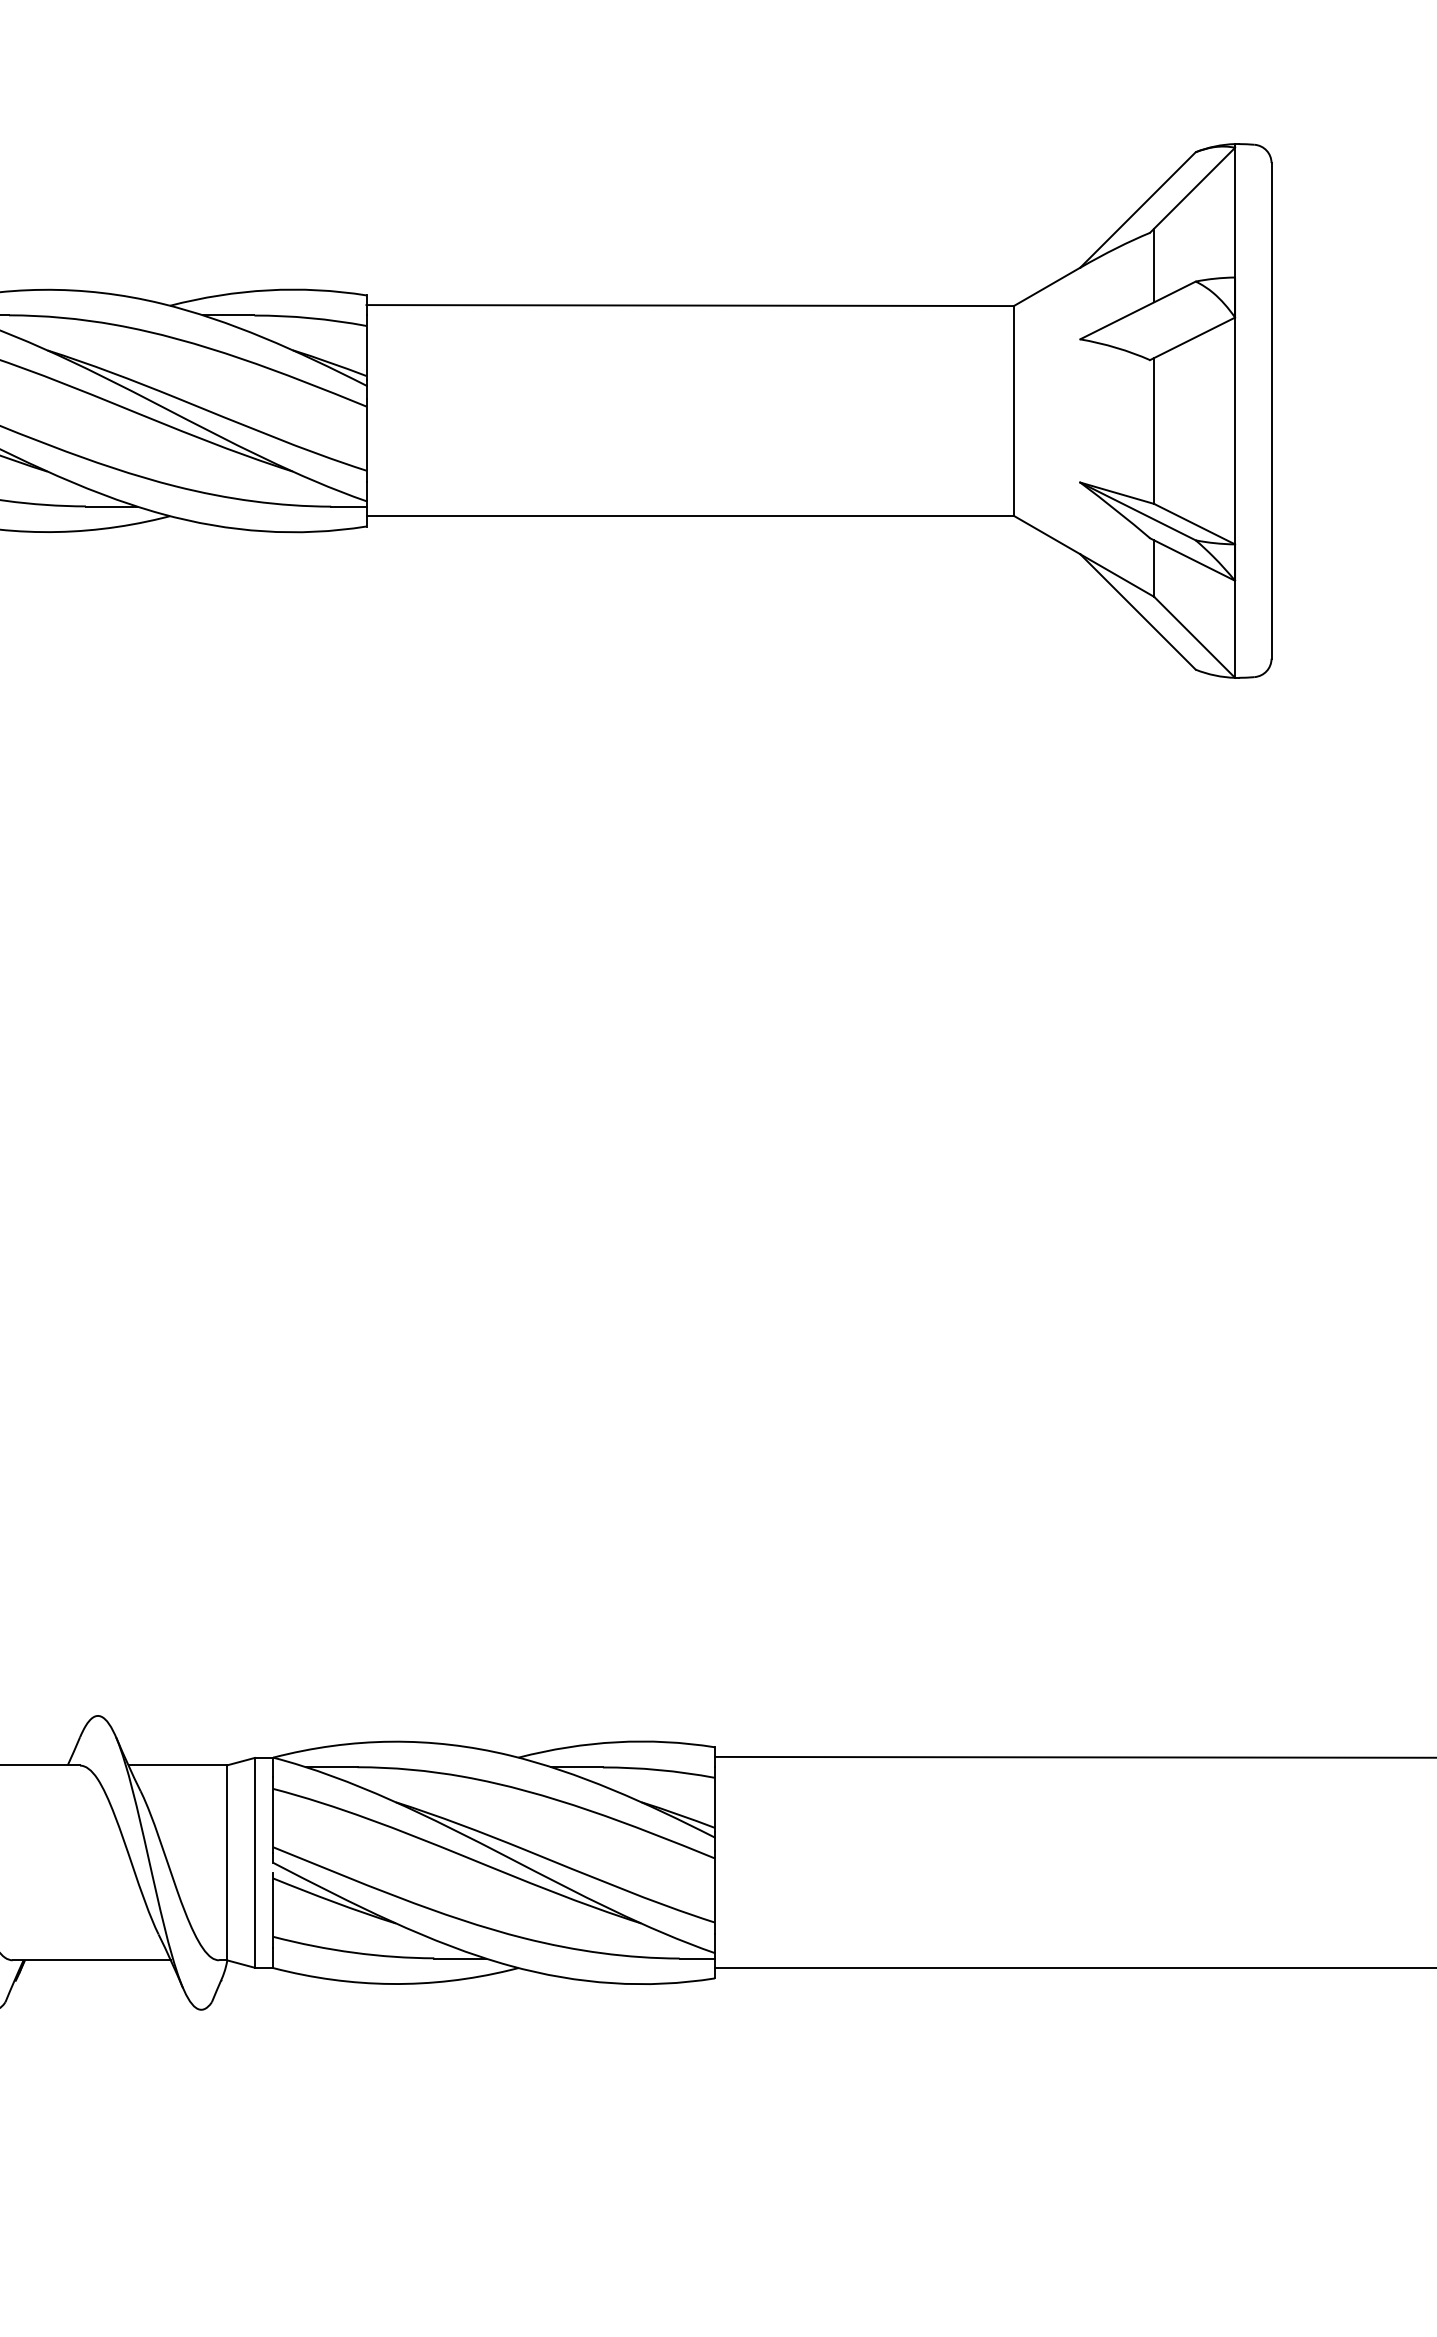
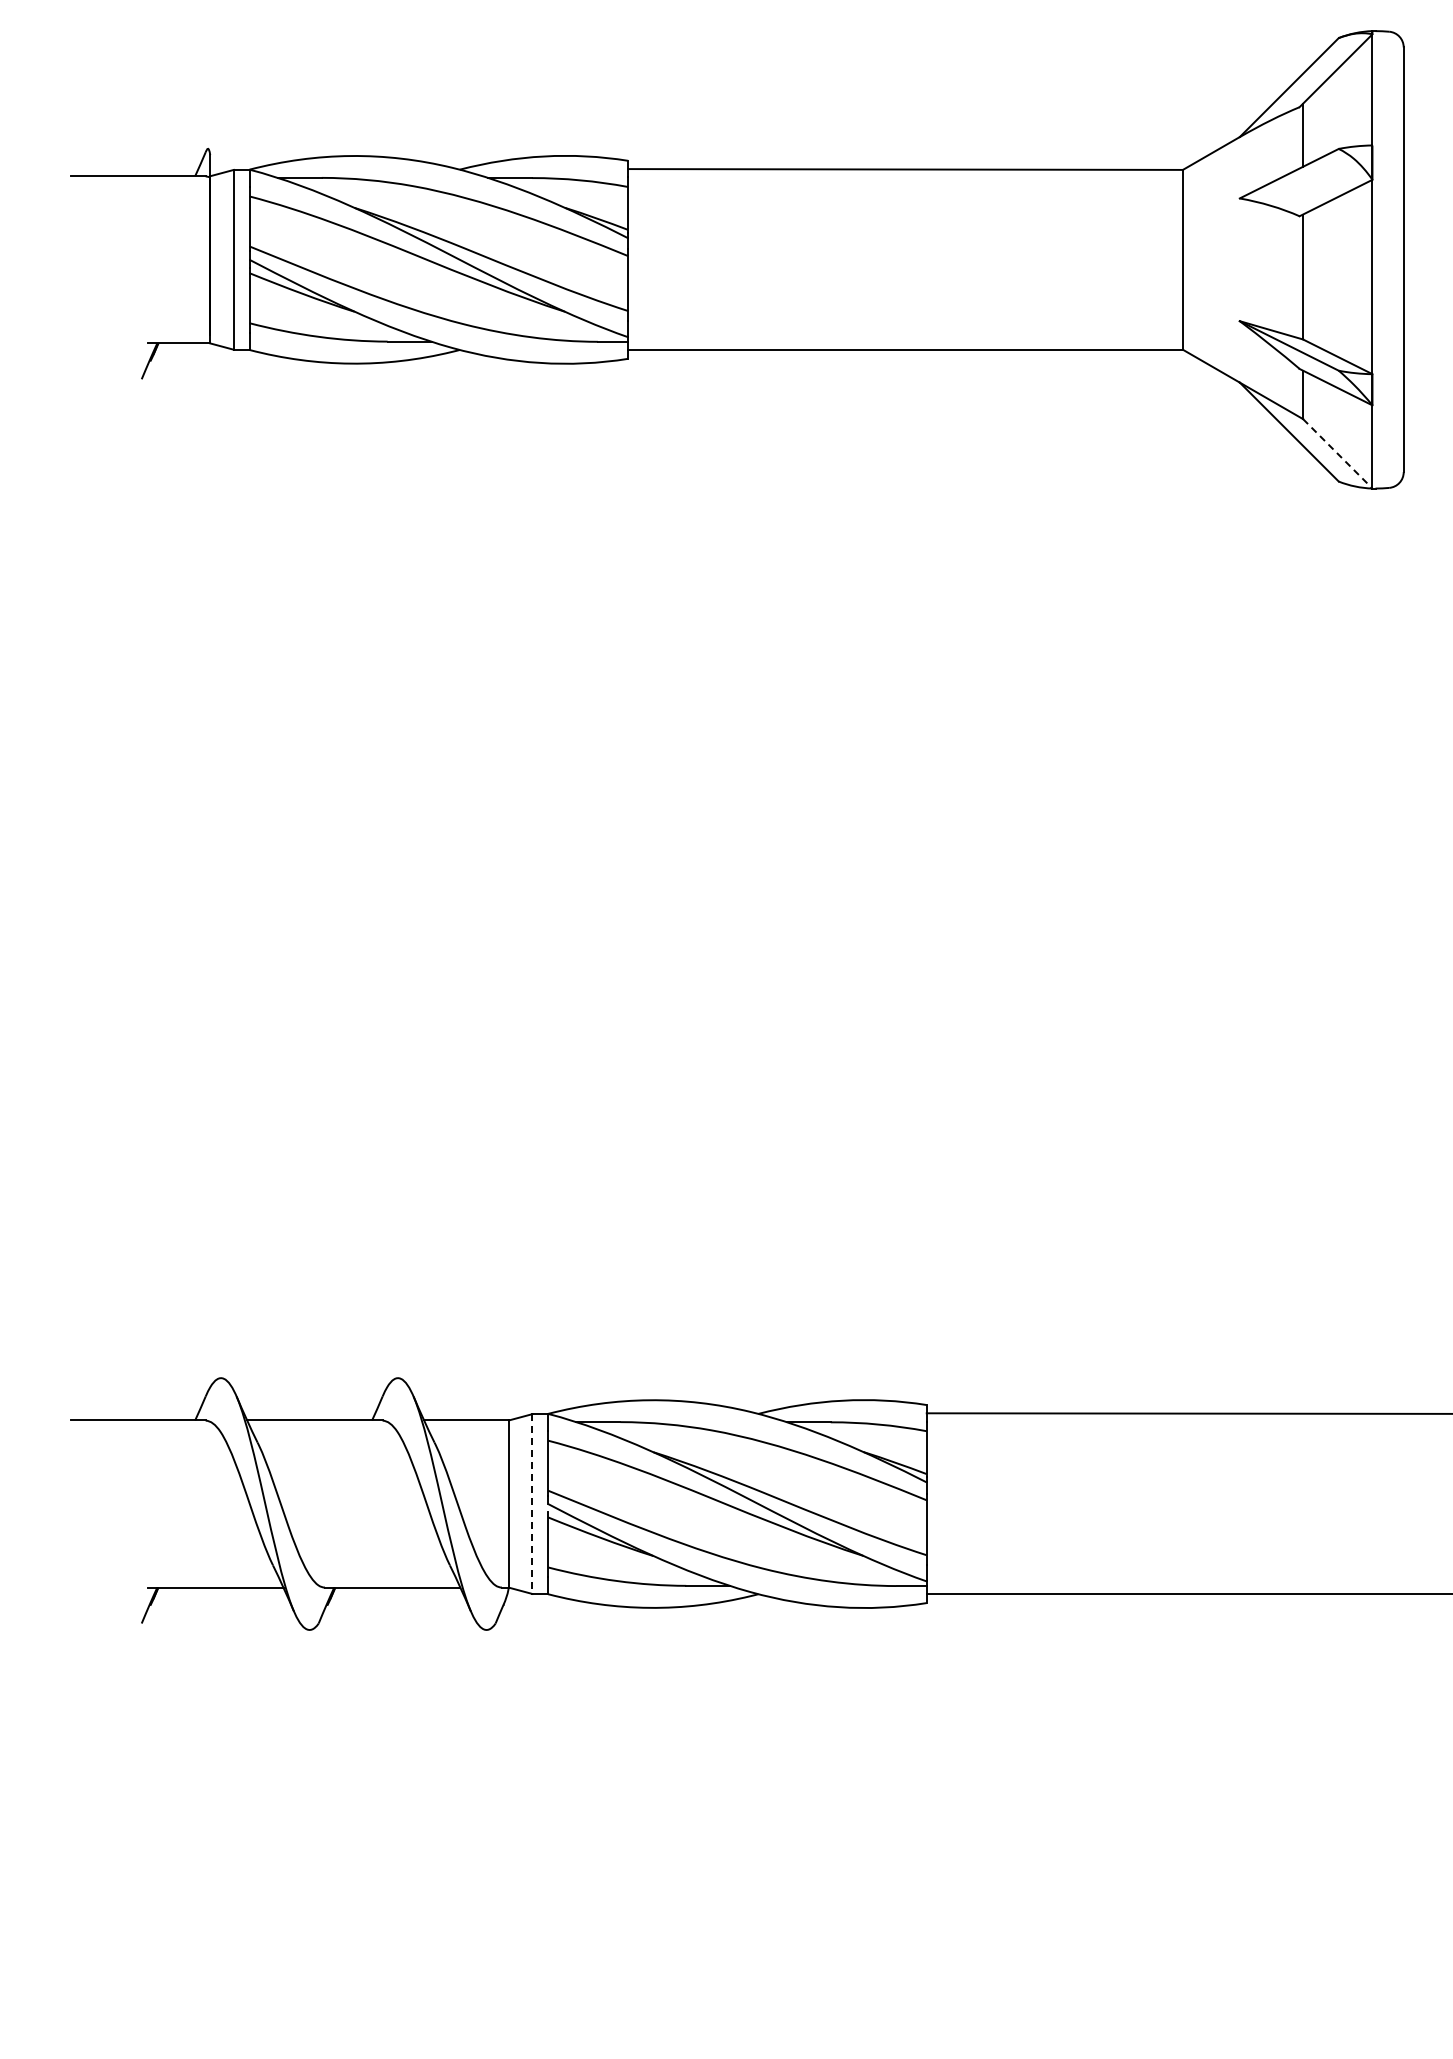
line: (1195, 638) -> (1338, 454), solid -> dashed
line: (254, 1863) -> (532, 1504), solid -> dashed

